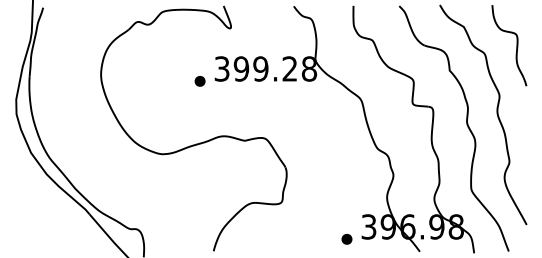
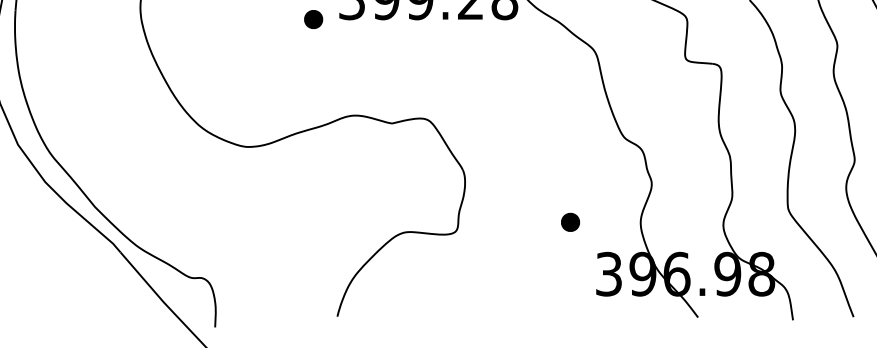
part: (346, 239) -> (569, 222), moved

